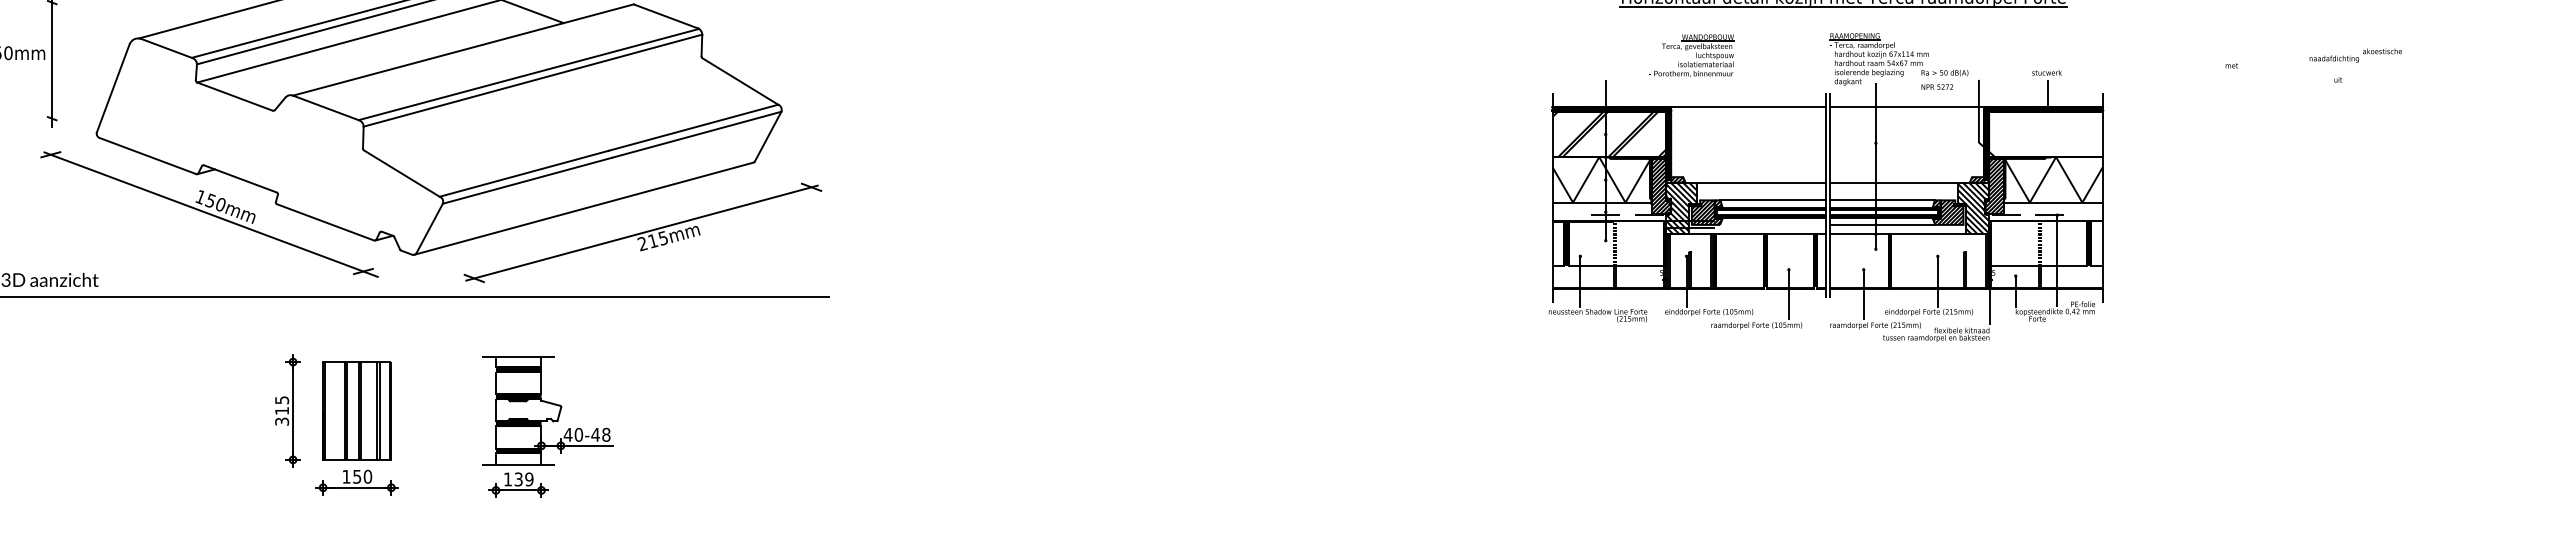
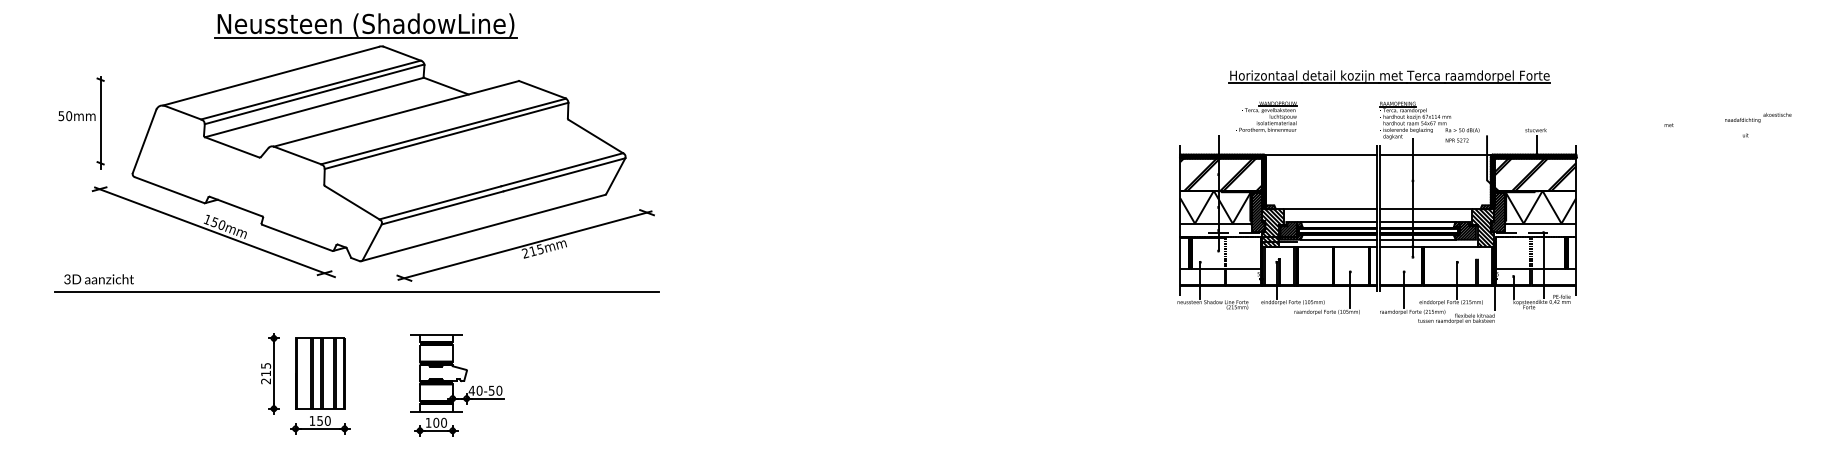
part: (1691, 55) -> (1266, 116), moved
hatch: (2046, 134) -> (1535, 174), added
line: (1772, 224) -> (1338, 239), added
text: (282, 421) -> (266, 381), 315 -> 215
text: (600, 434) -> (495, 390), 40-48 -> 40-50
text: (523, 478) -> (439, 422), 139 -> 100

